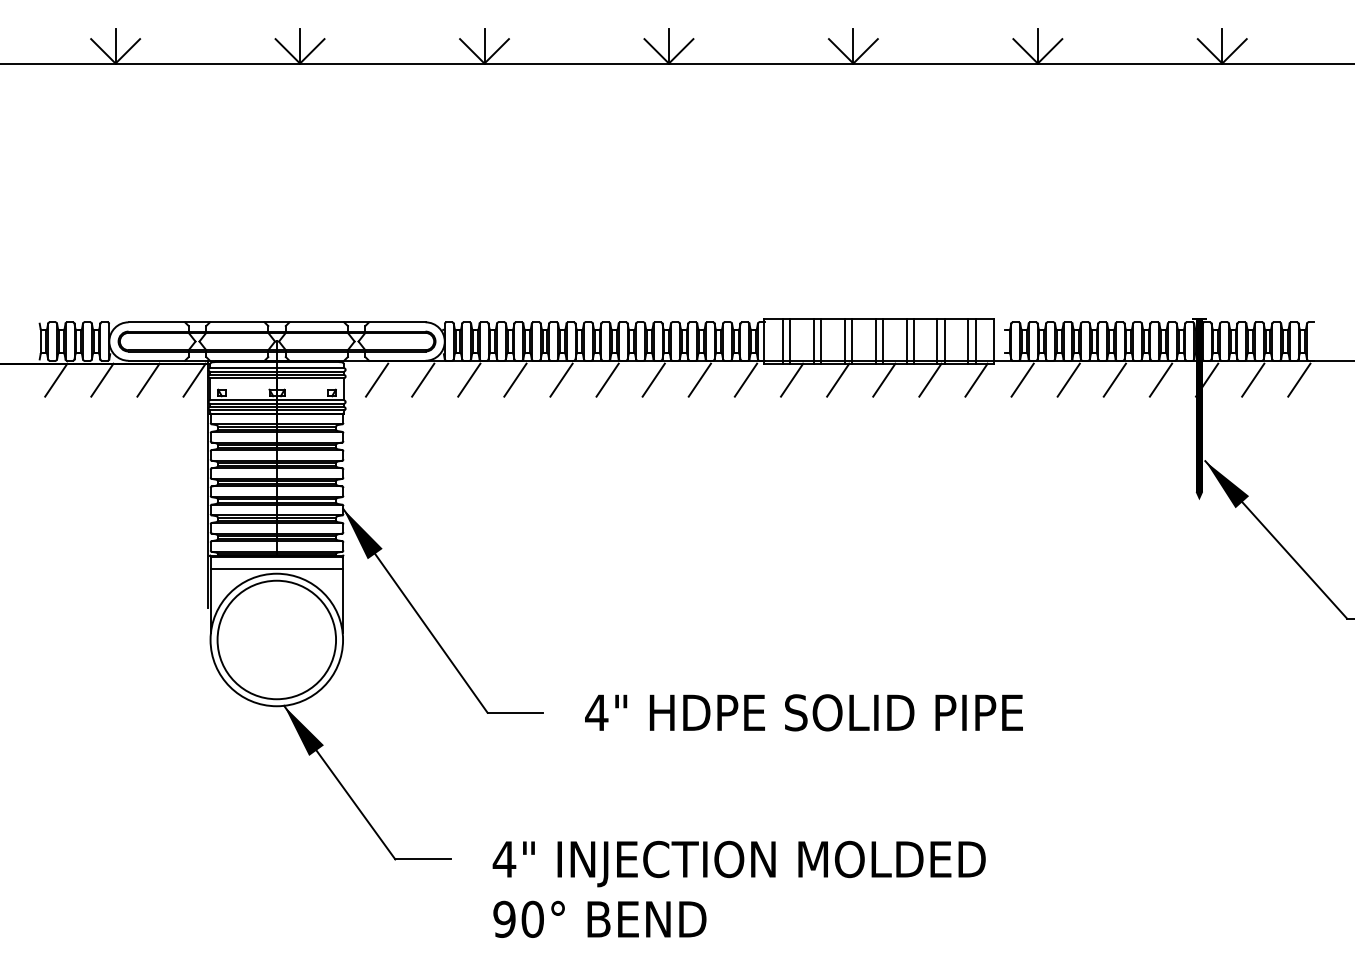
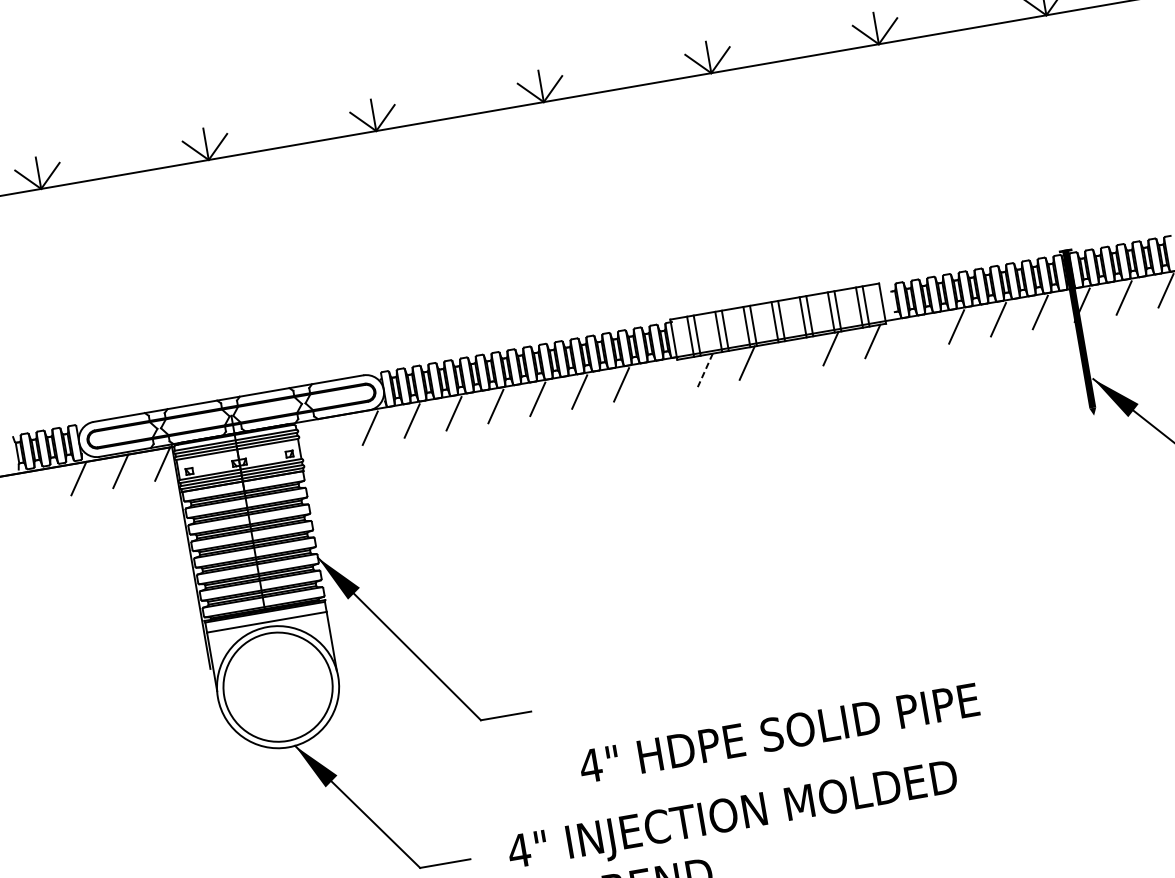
line: (56, 379) -> (37, 485), removed
line: (376, 379) -> (327, 434), removed
line: (745, 379) -> (662, 377), removed
line: (884, 379) -> (789, 355), removed
line: (1022, 379) -> (914, 333), removed
line: (792, 380) -> (705, 370), solid -> dashed
text: (803, 712) -> (778, 733), moved

